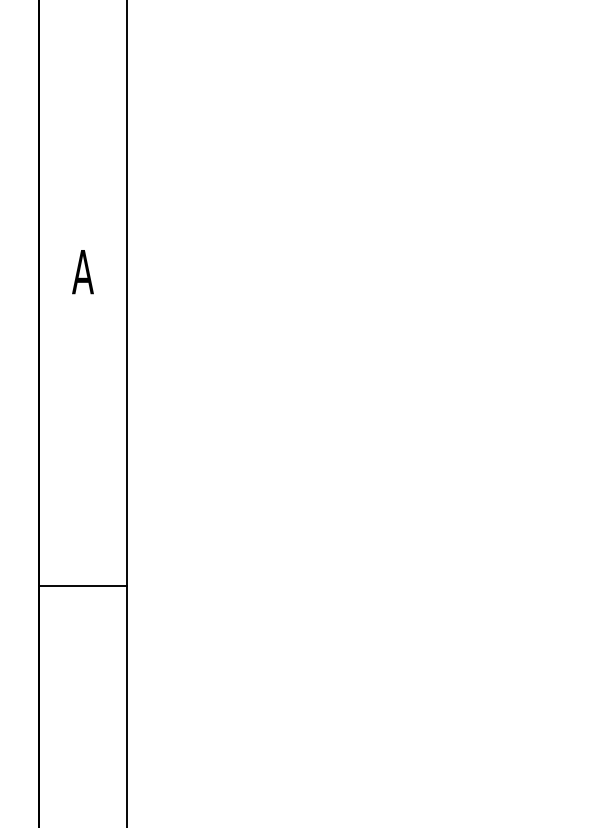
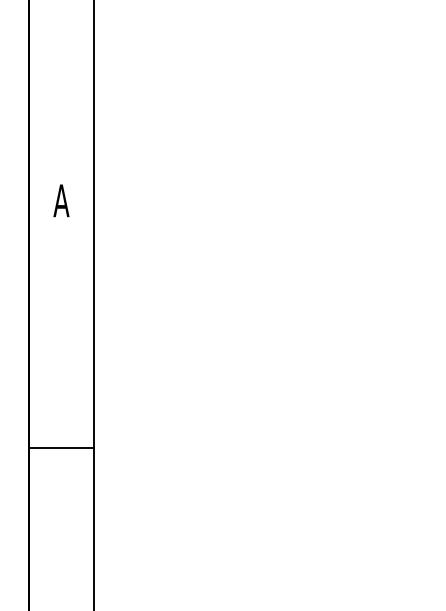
line: (83, 585) -> (61, 448), moved

